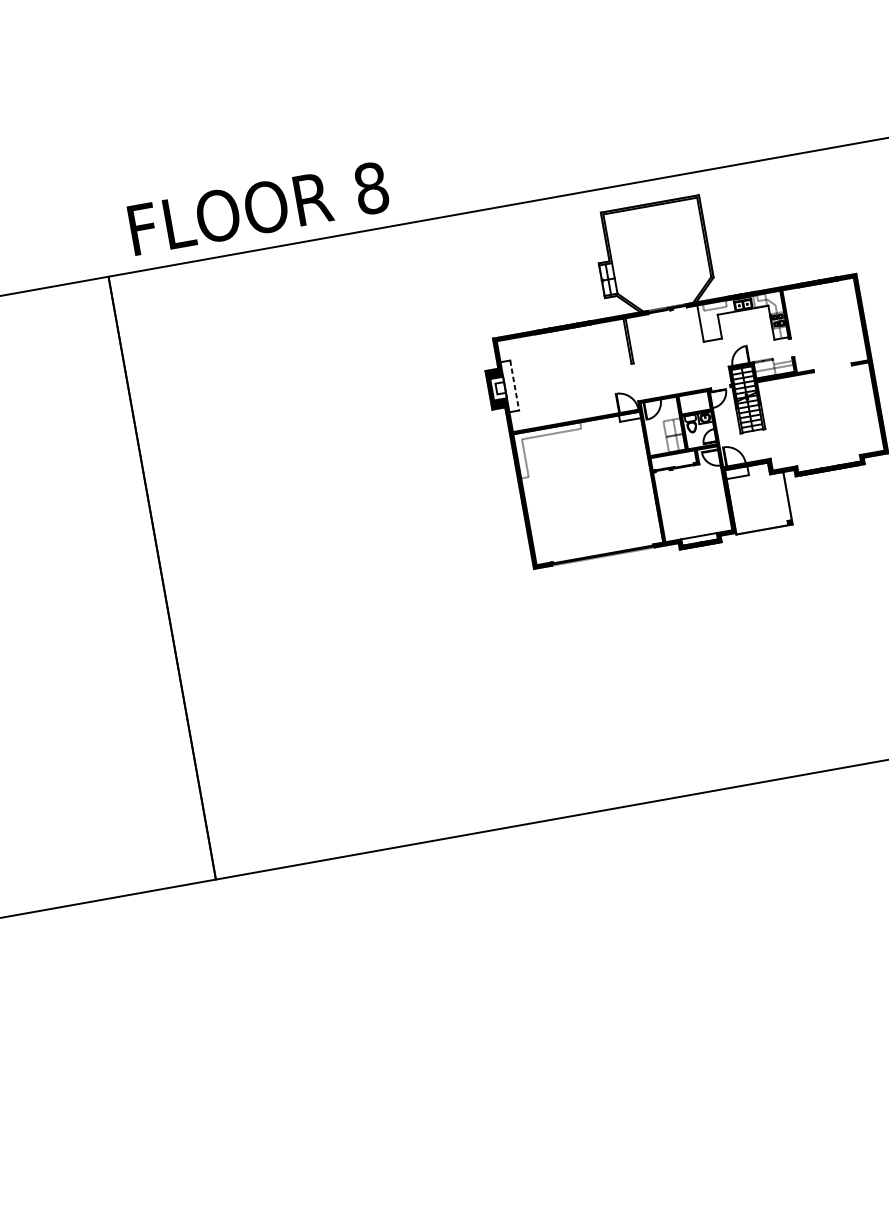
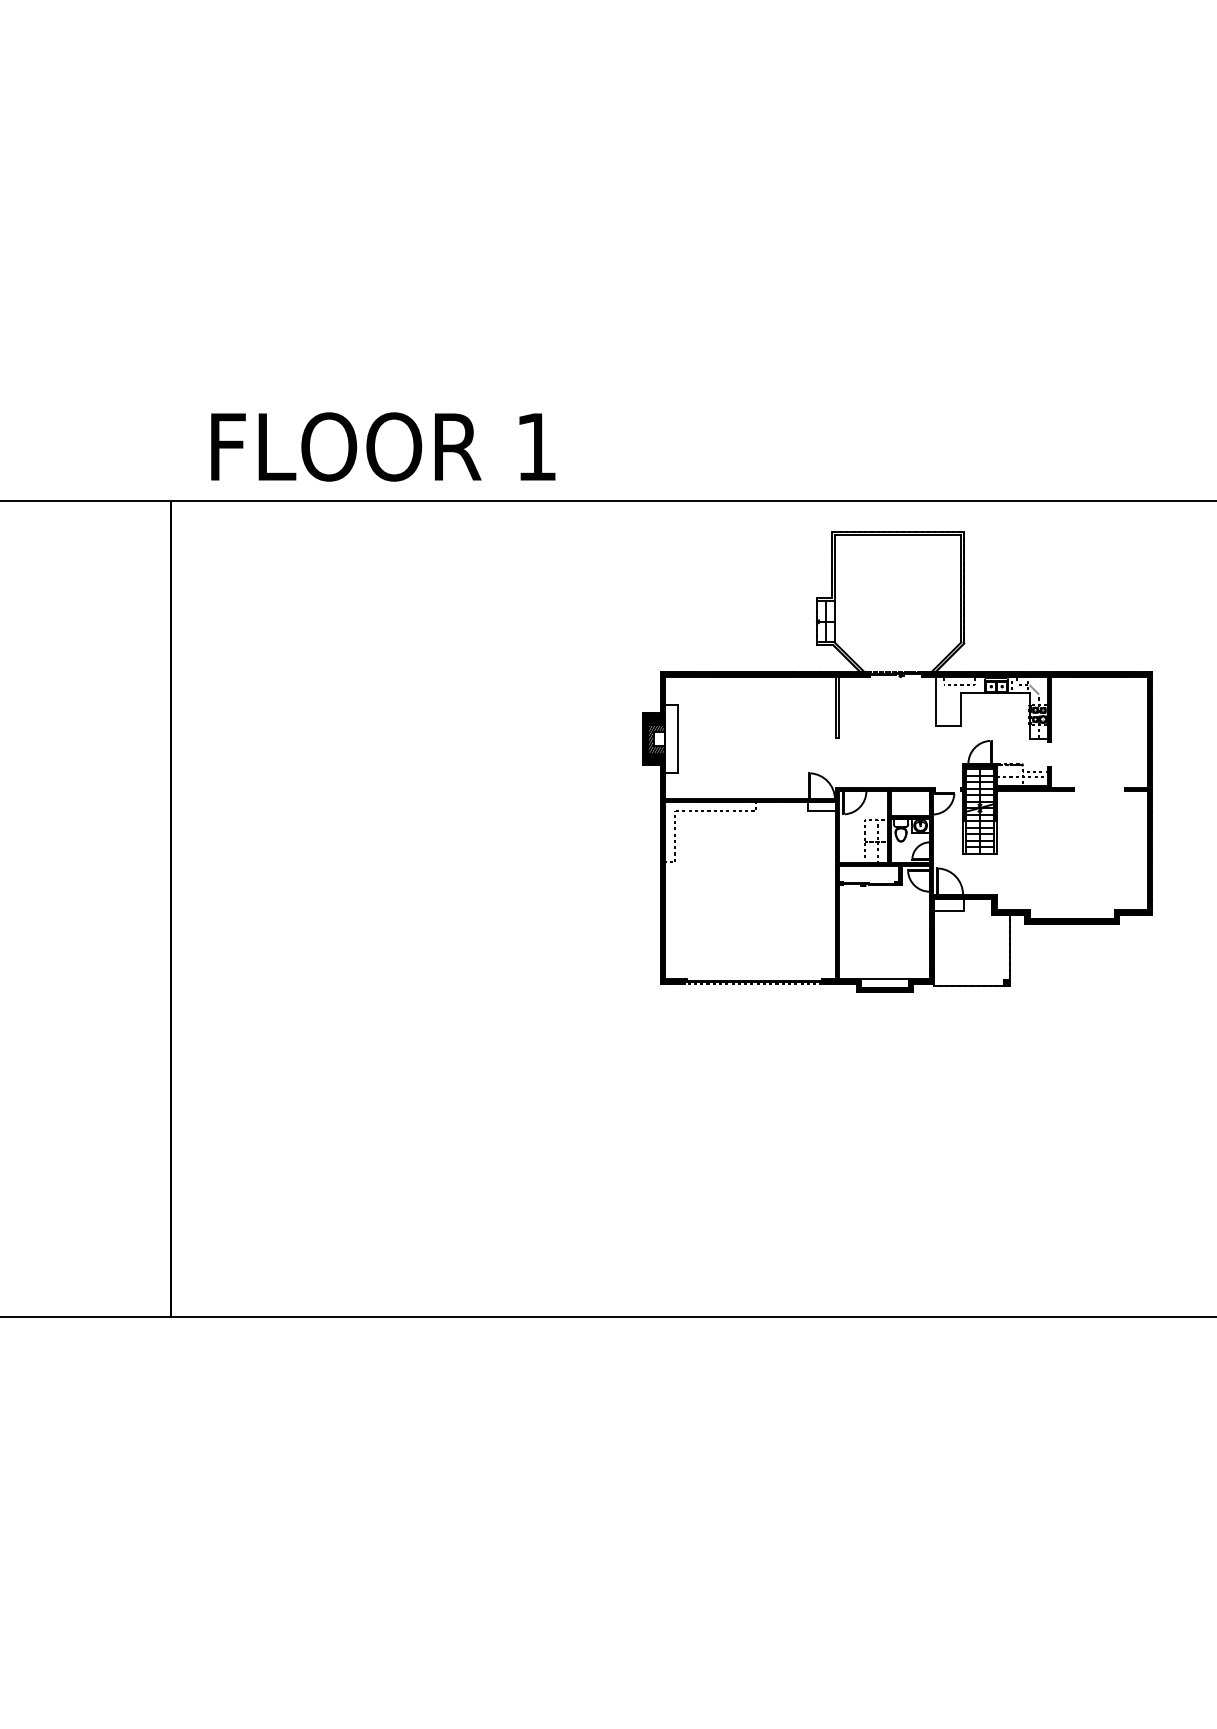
text: (371, 188) -> (536, 446), 8 -> 1
line: (514, 385) -> (678, 738), dashed -> solid
hatch: (498, 388) -> (656, 738), added

